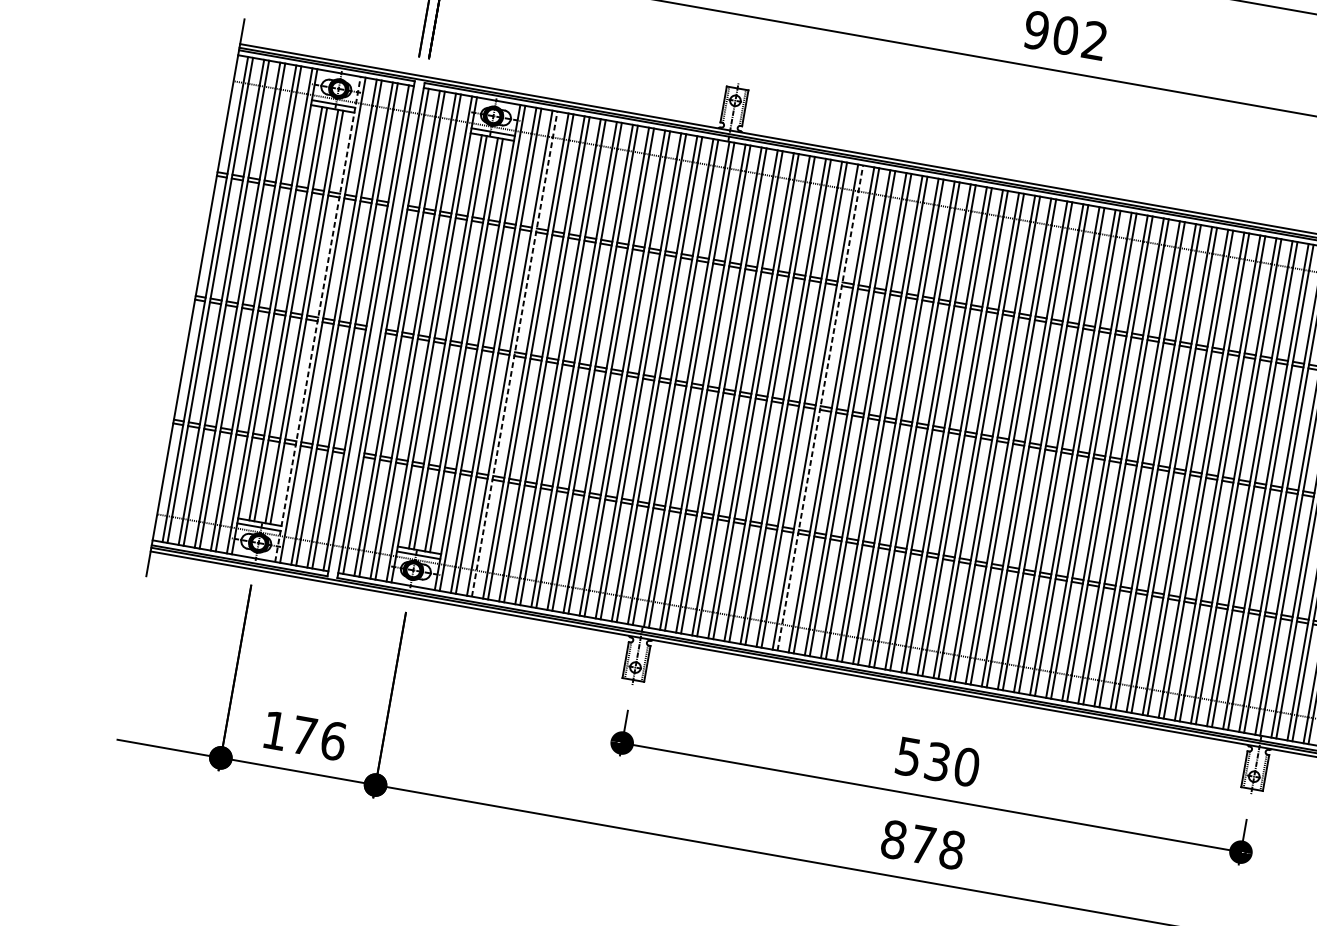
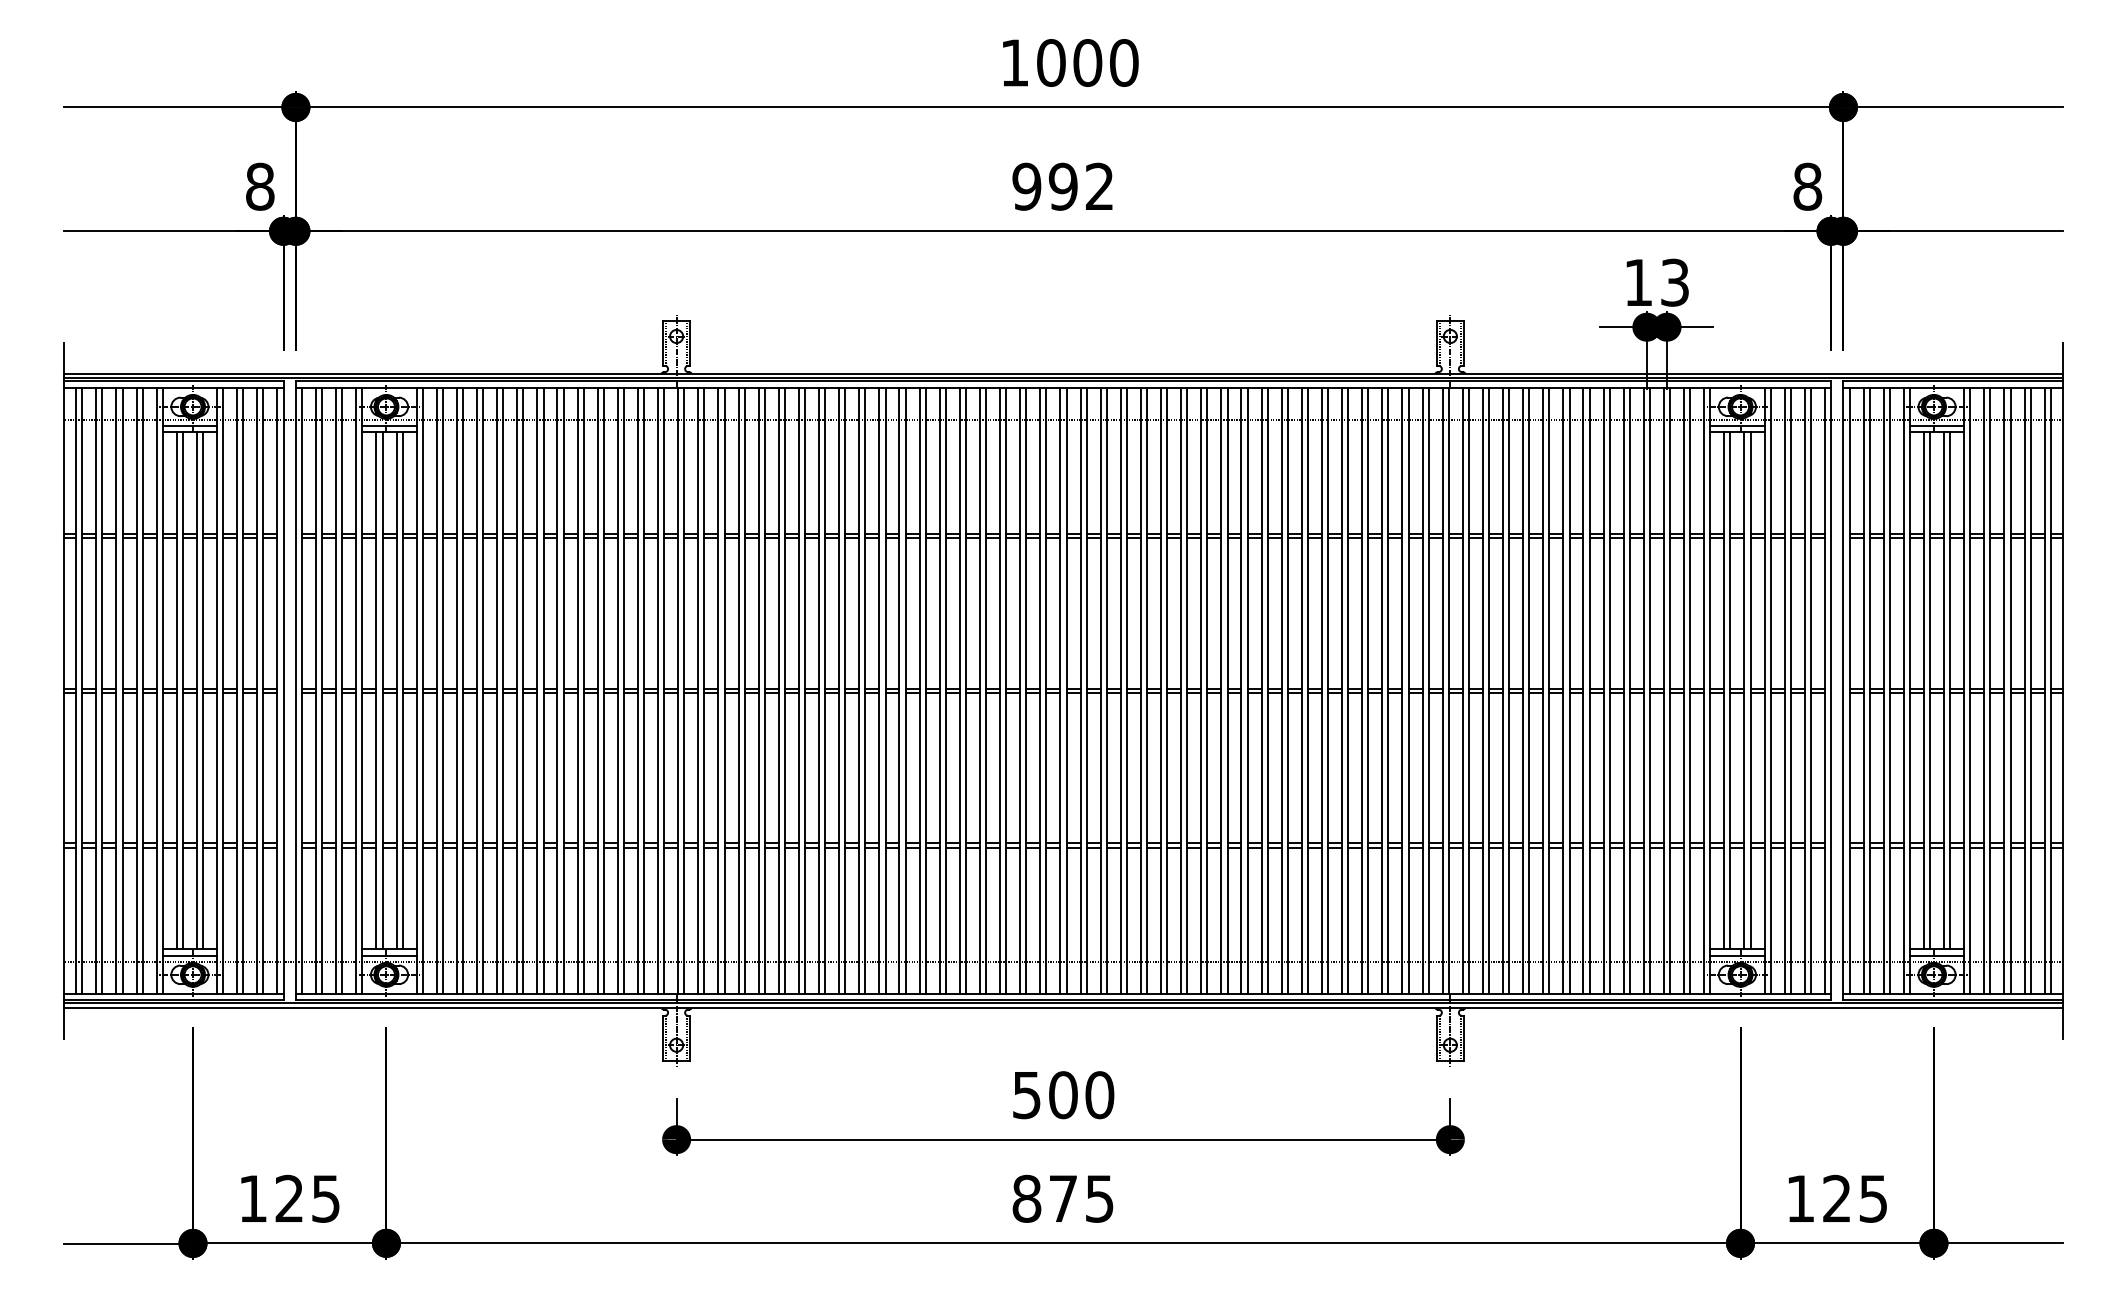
text: (1065, 35) -> (1062, 186), 902 -> 992
line: (318, 319) -> (217, 690), dashed -> solid
line: (515, 353) -> (463, 690), dashed -> solid
line: (820, 407) -> (845, 690), dashed -> solid
text: (318, 738) -> (307, 1198), 176 -> 125
text: (937, 762) -> (1063, 1095), 530 -> 500
text: (952, 849) -> (1099, 1198), 878 -> 875

